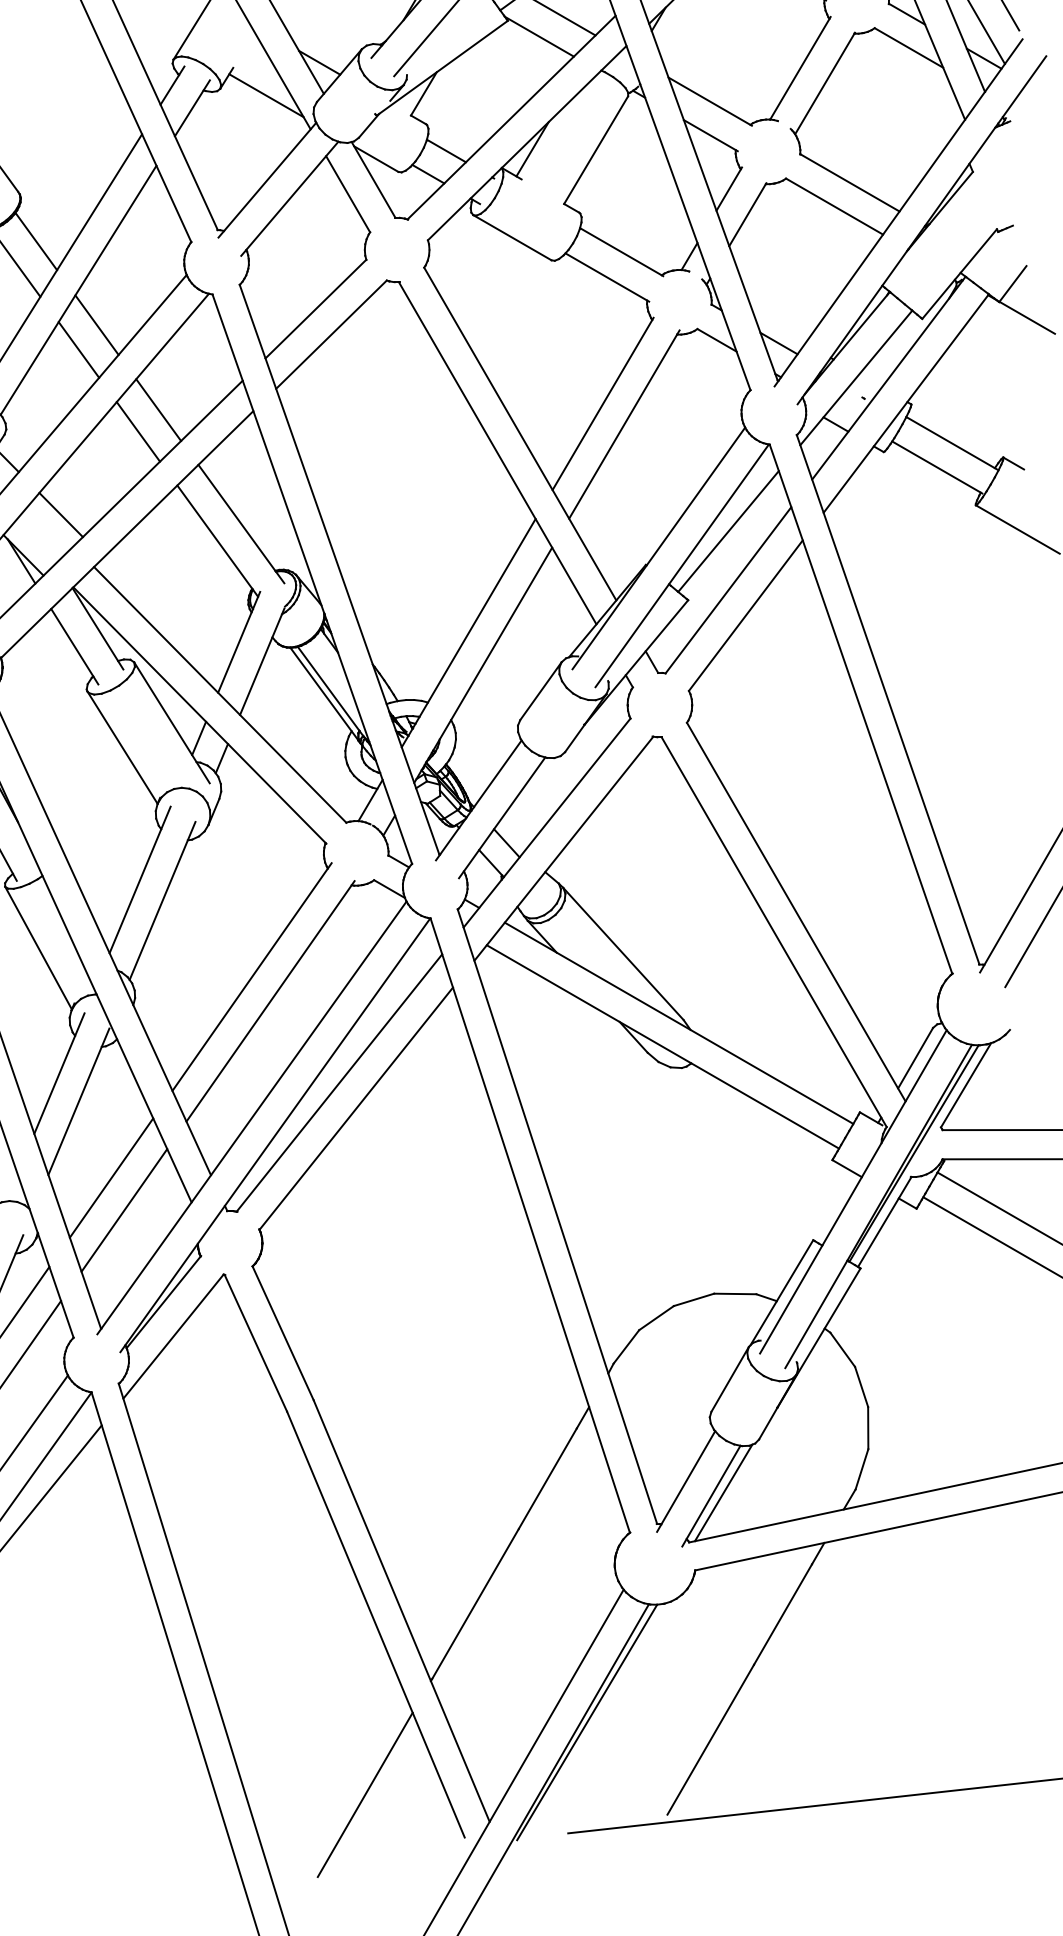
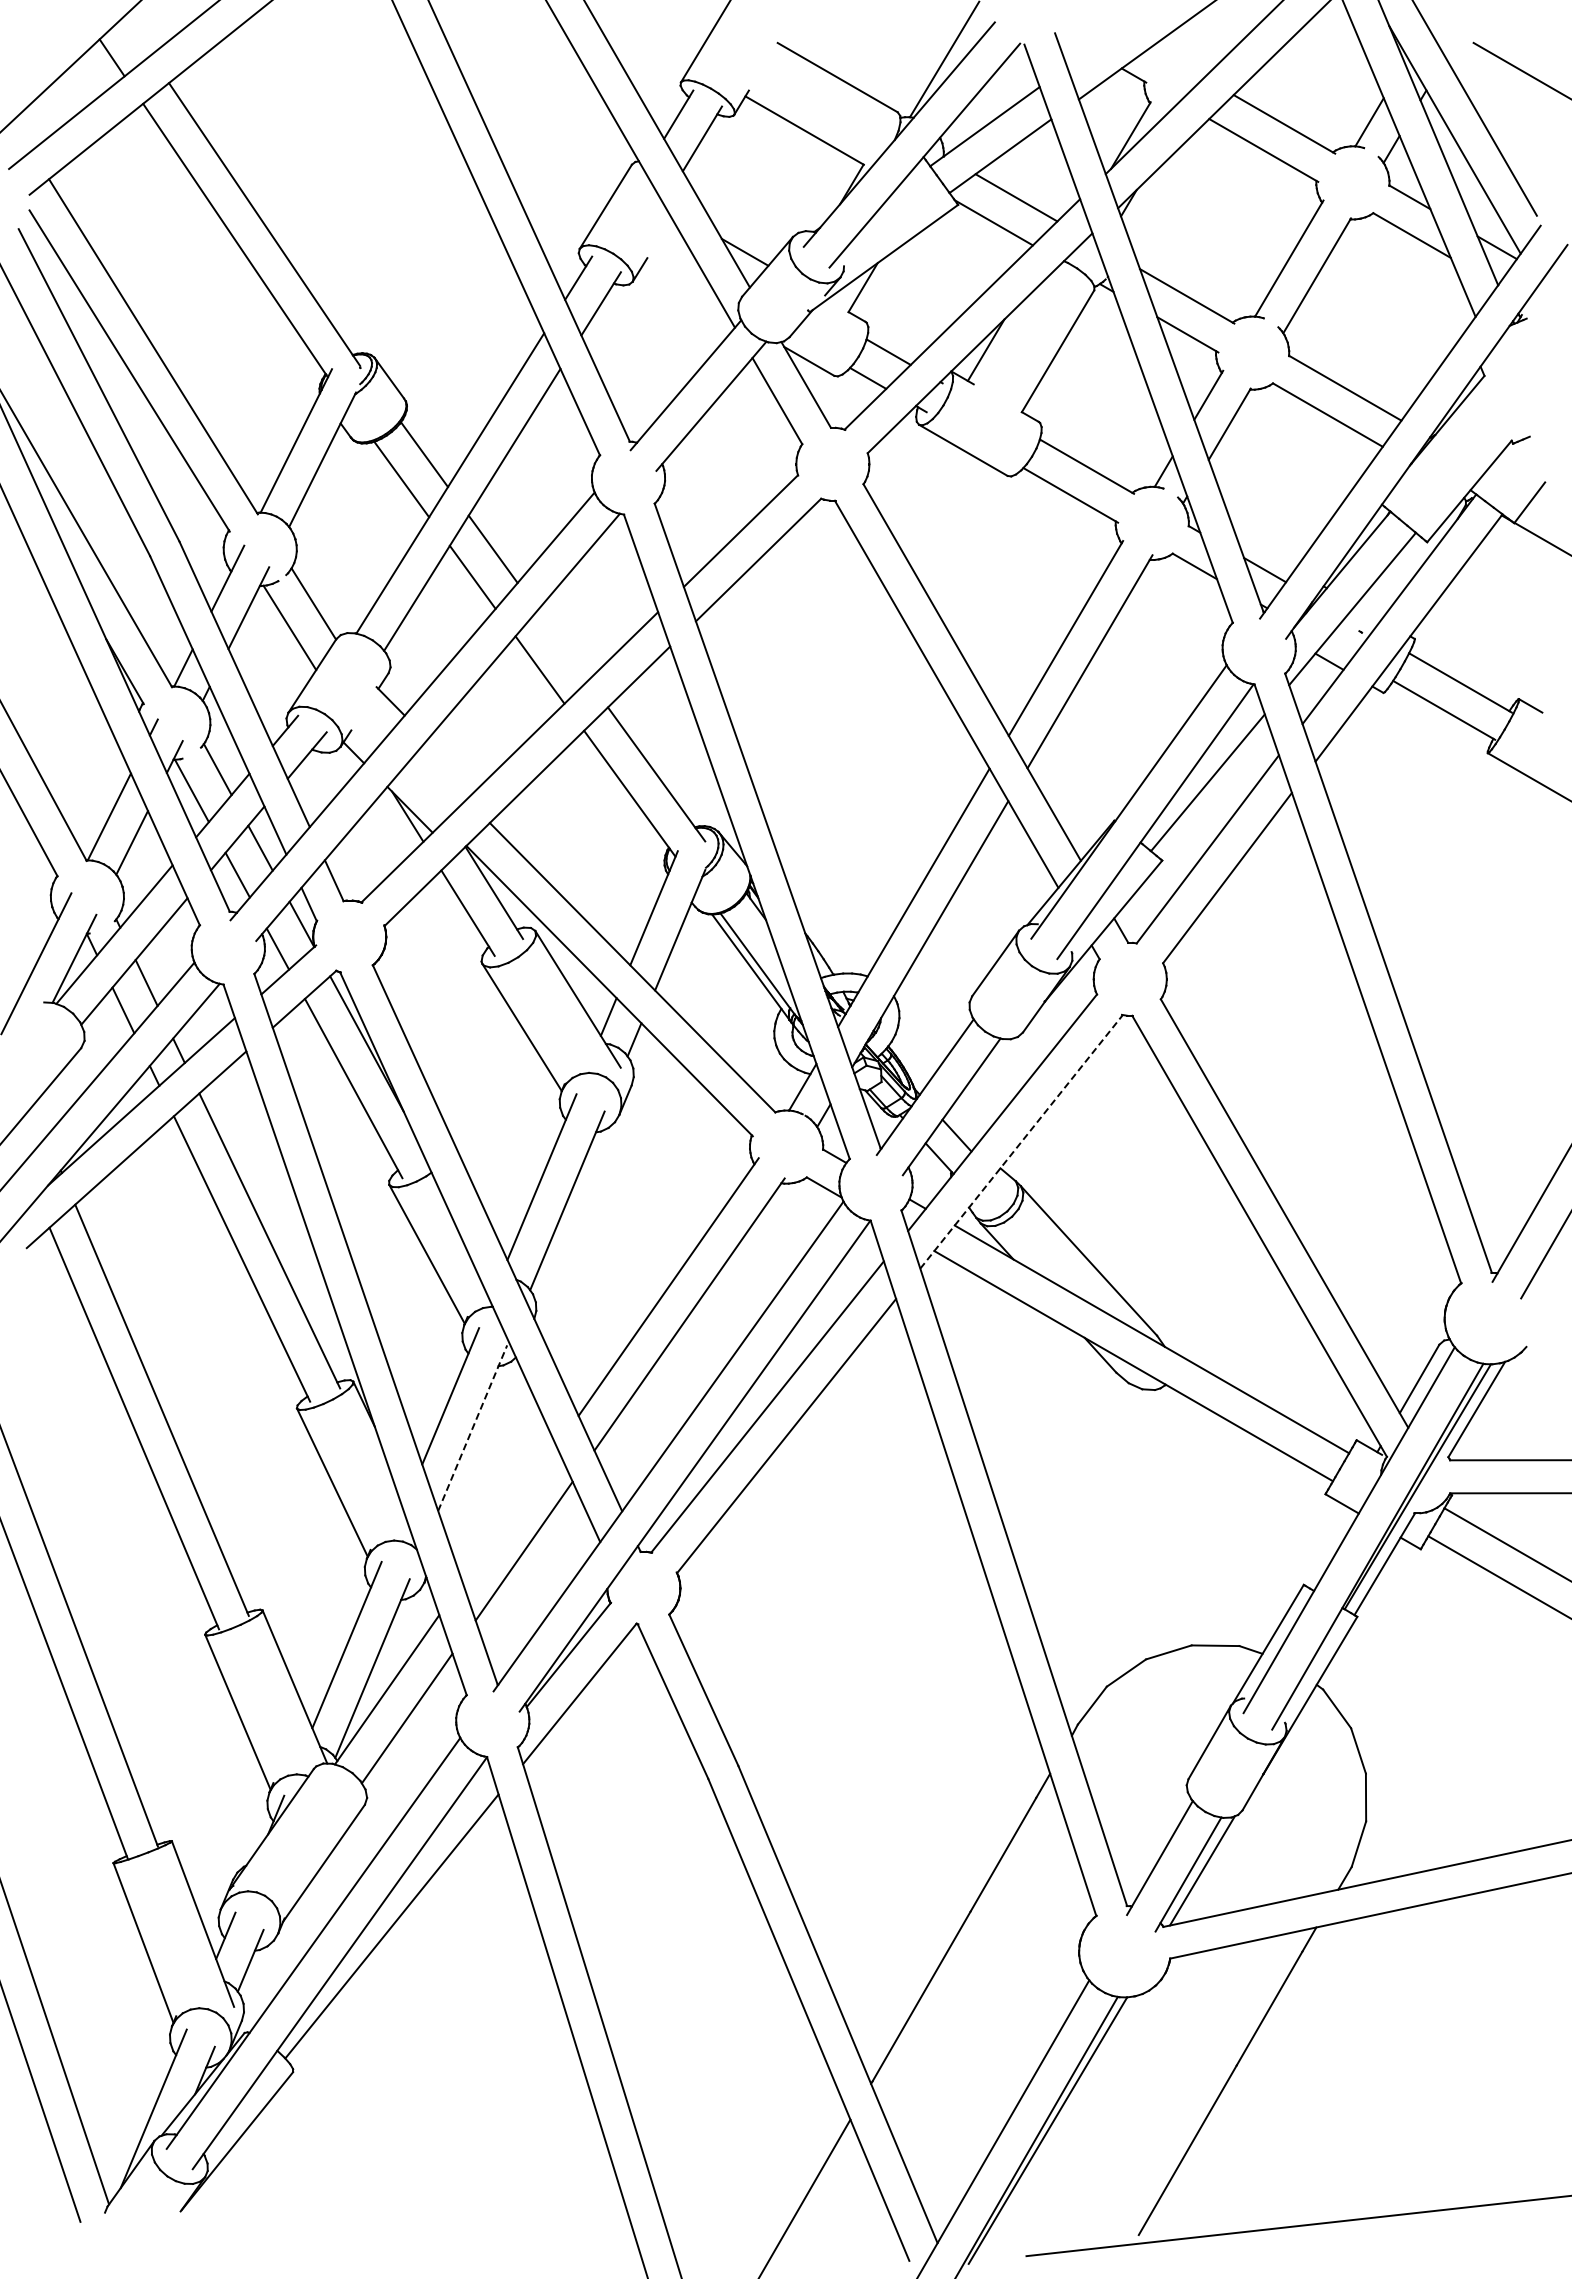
line: (266, 95) -> (684, 289), removed
line: (158, 410) -> (562, 645), removed
line: (61, 515) -> (452, 764), removed
line: (563, 848) -> (1021, 1141), solid -> dashed
line: (78, 1102) -> (472, 1428), solid -> dashed
line: (111, 1178) -> (509, 1514), removed

